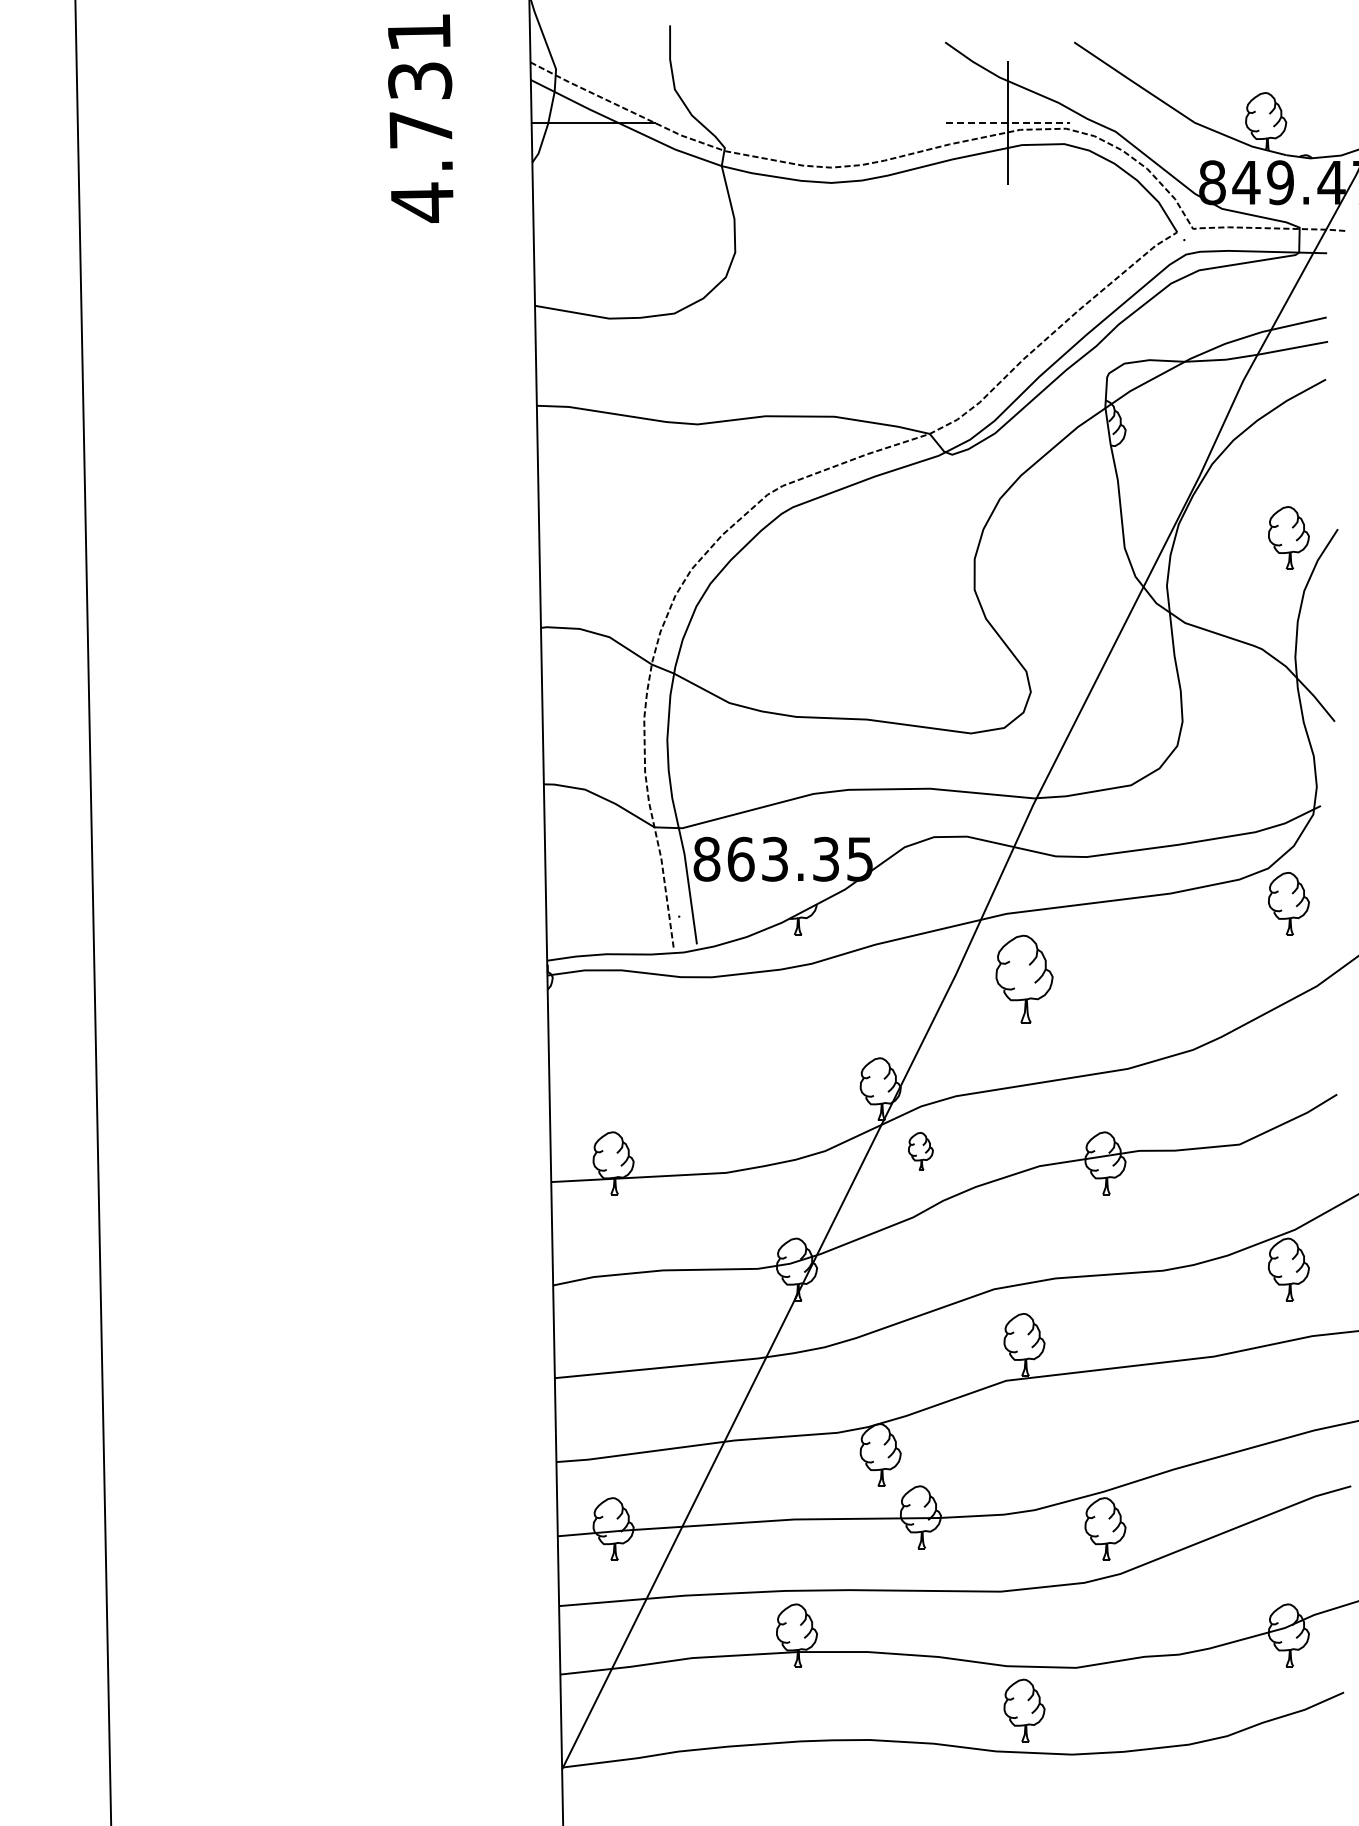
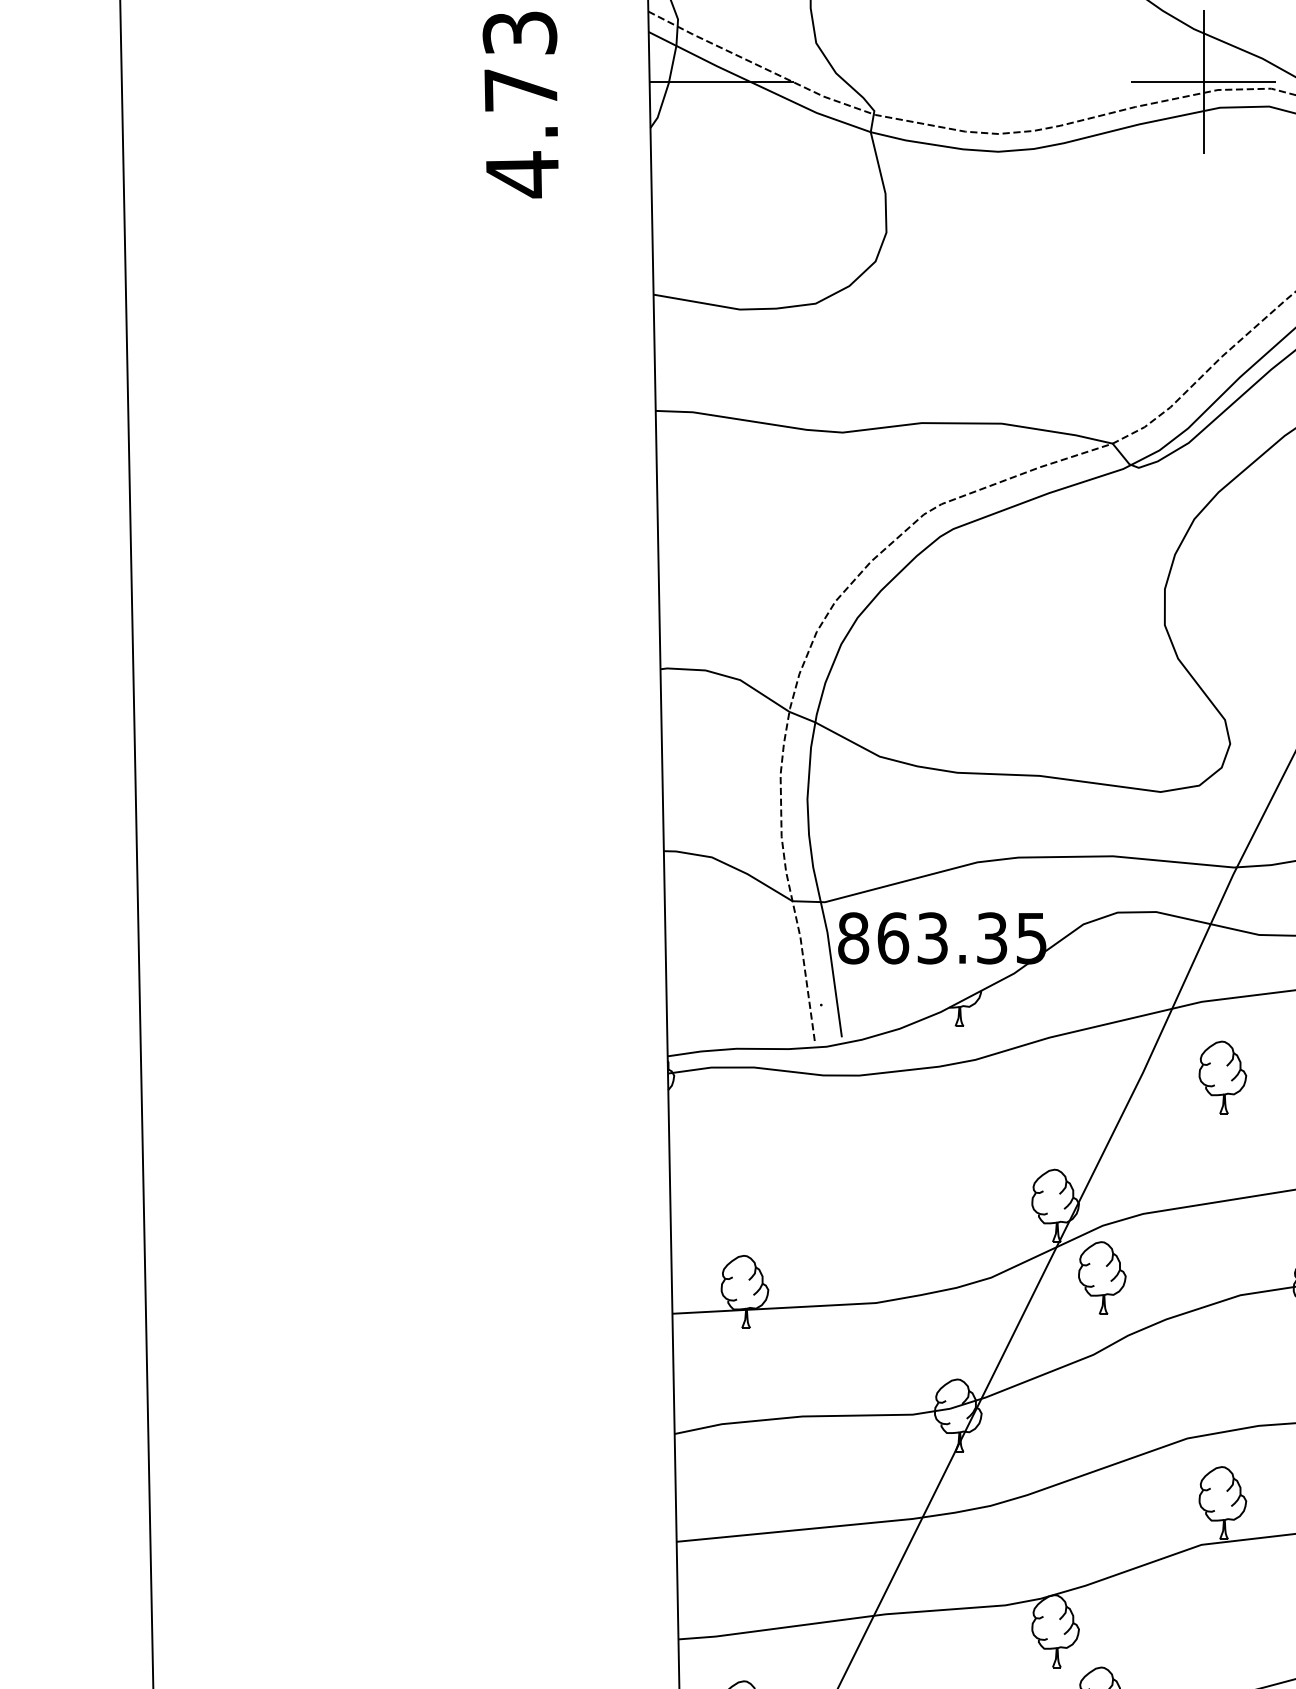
line: (1008, 122) -> (1204, 81), dashed -> solid
part: (1024, 978) -> (1222, 1076), size x0.71
part: (920, 1151) -> (1101, 1278), size x1.67

